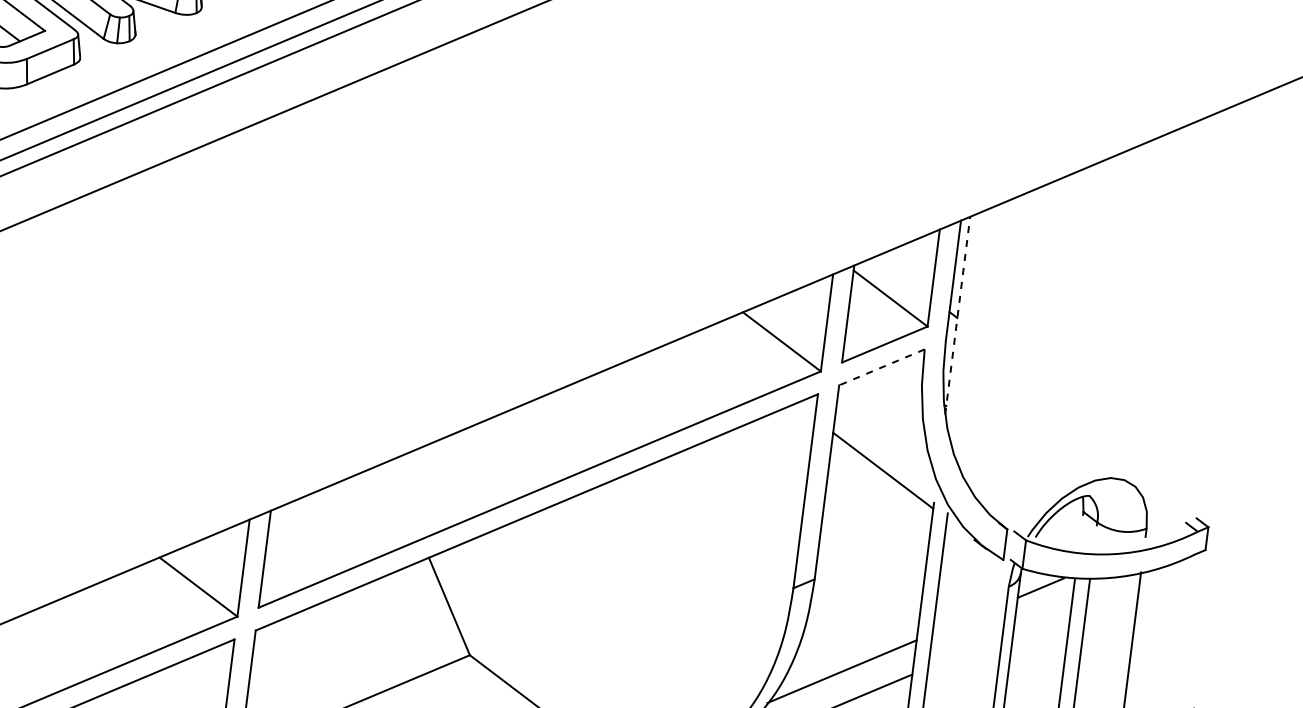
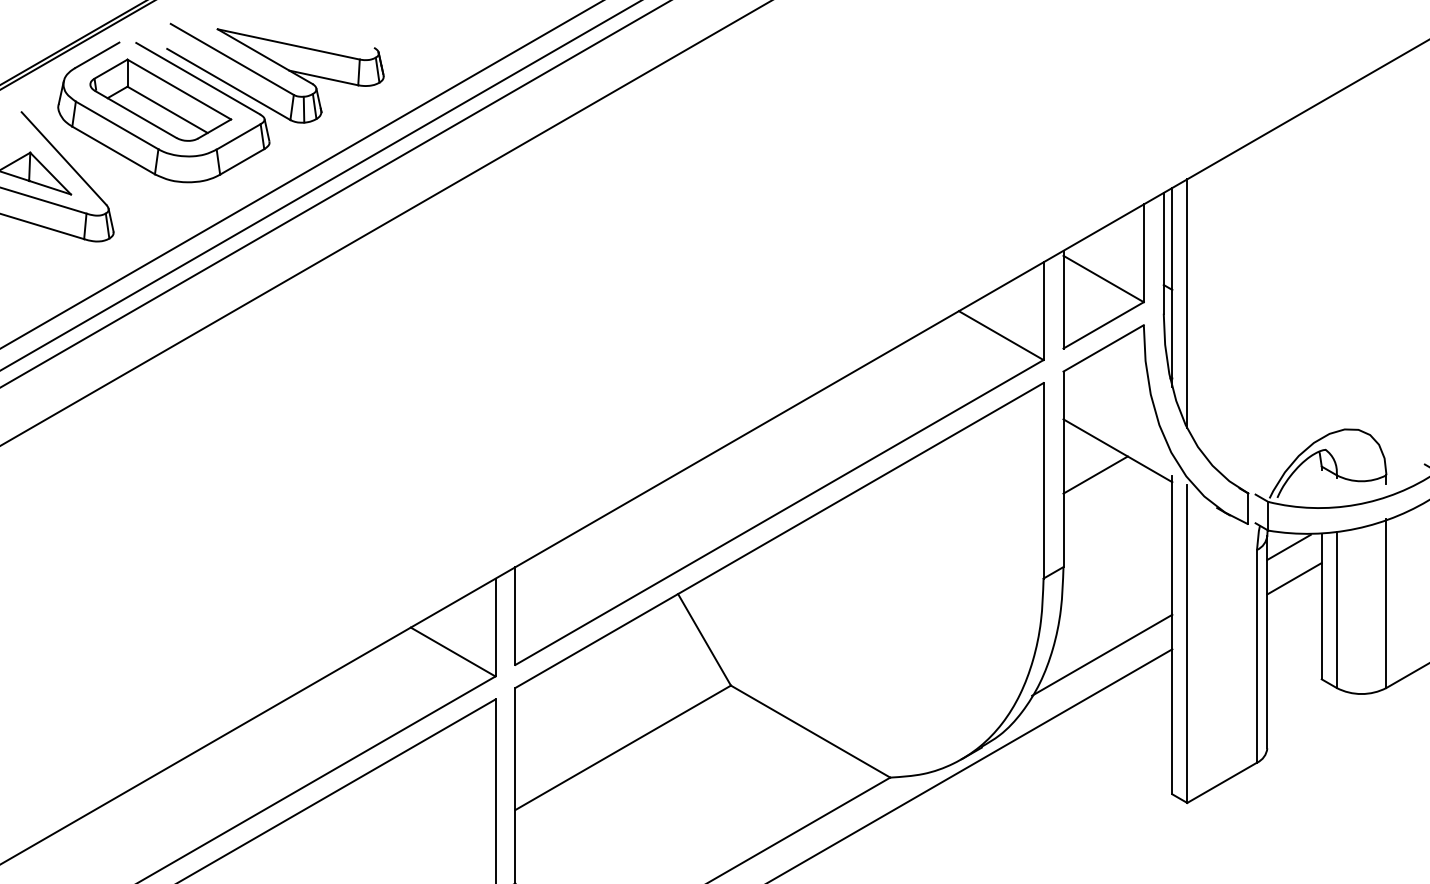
line: (957, 315) -> (1172, 287), dashed -> solid
line: (970, 333) -> (1187, 303), added
line: (881, 367) -> (1103, 348), dashed -> solid
line: (858, 491) -> (1095, 474), added
line: (1042, 619) -> (1294, 578), added

